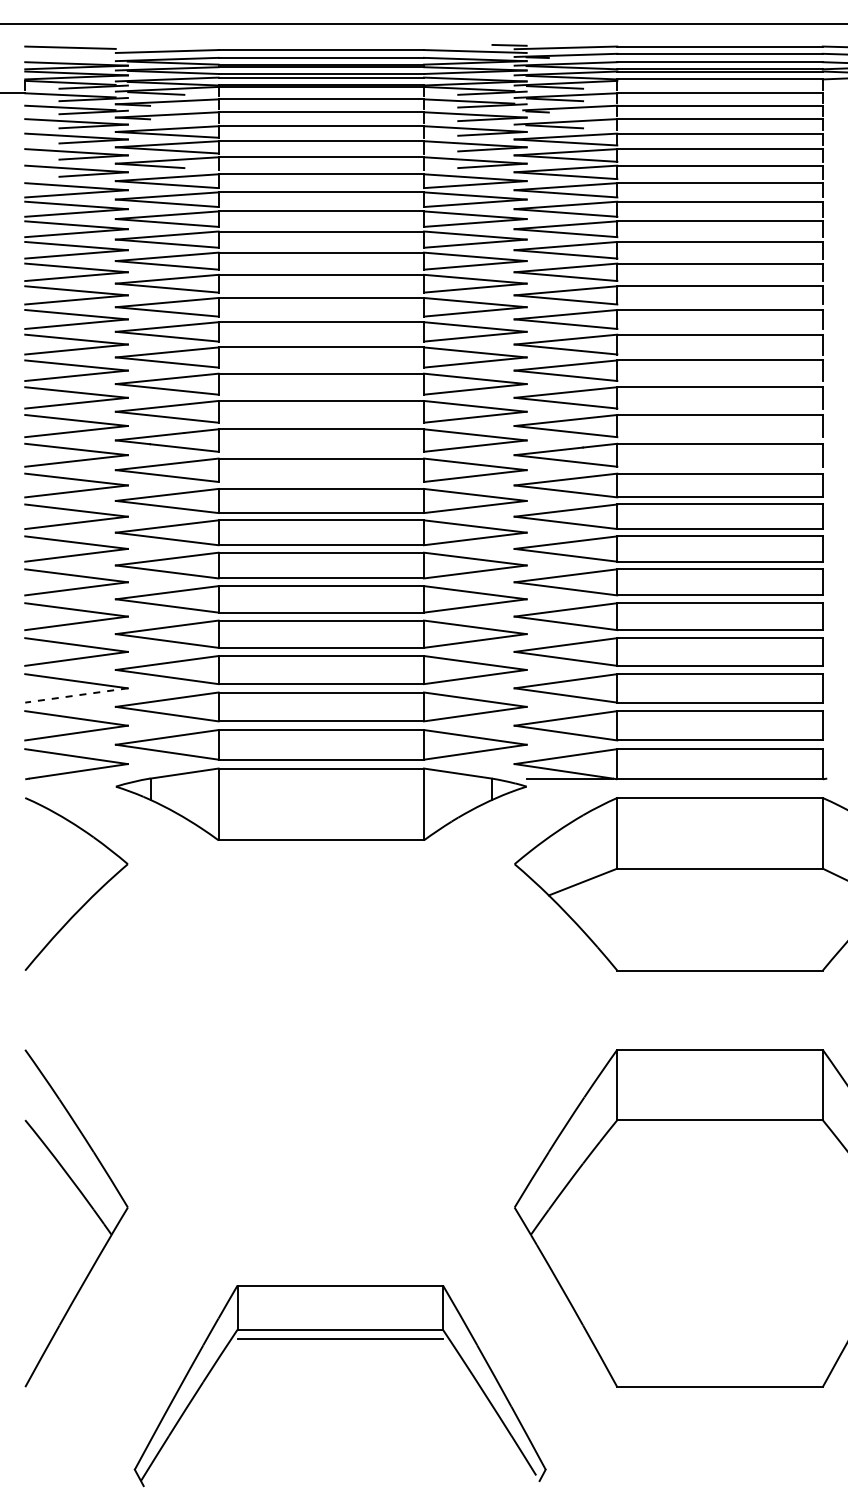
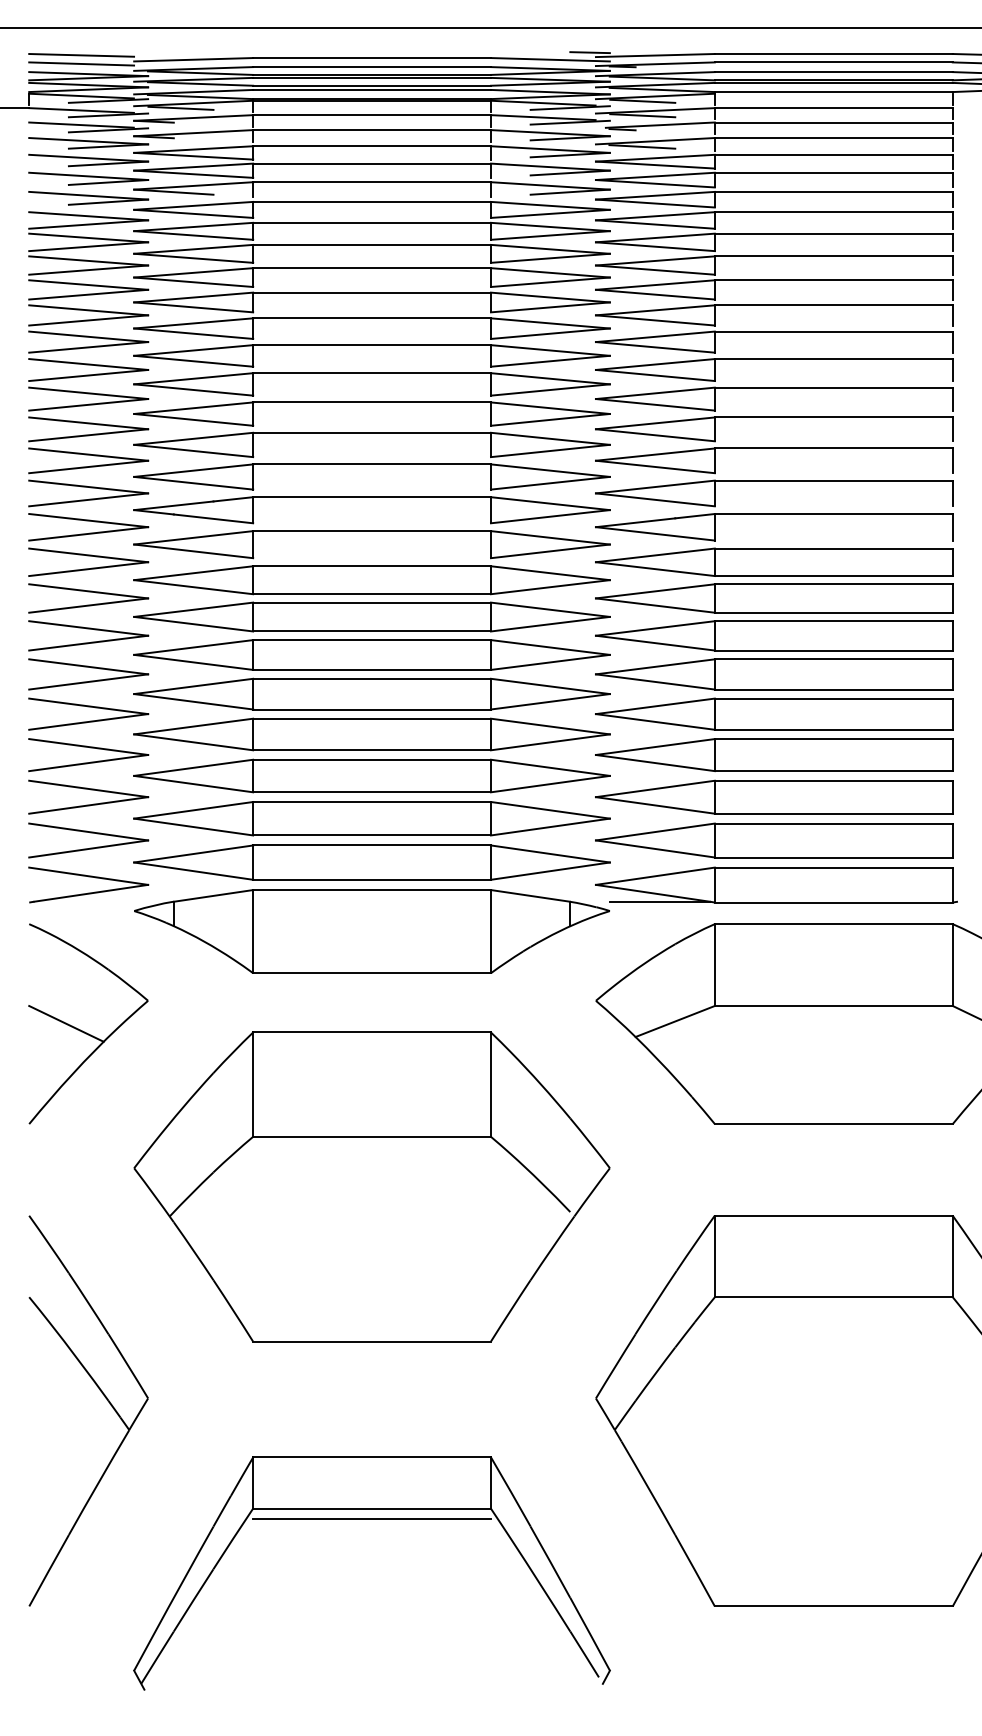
line: (70, 54) -> (81, 63), added
line: (76, 695) -> (88, 805), dashed -> solid
line: (57, 883) -> (66, 1023), added
part: (321, 1025) -> (372, 1187), added
part: (339, 1339) -> (371, 1519), moved

